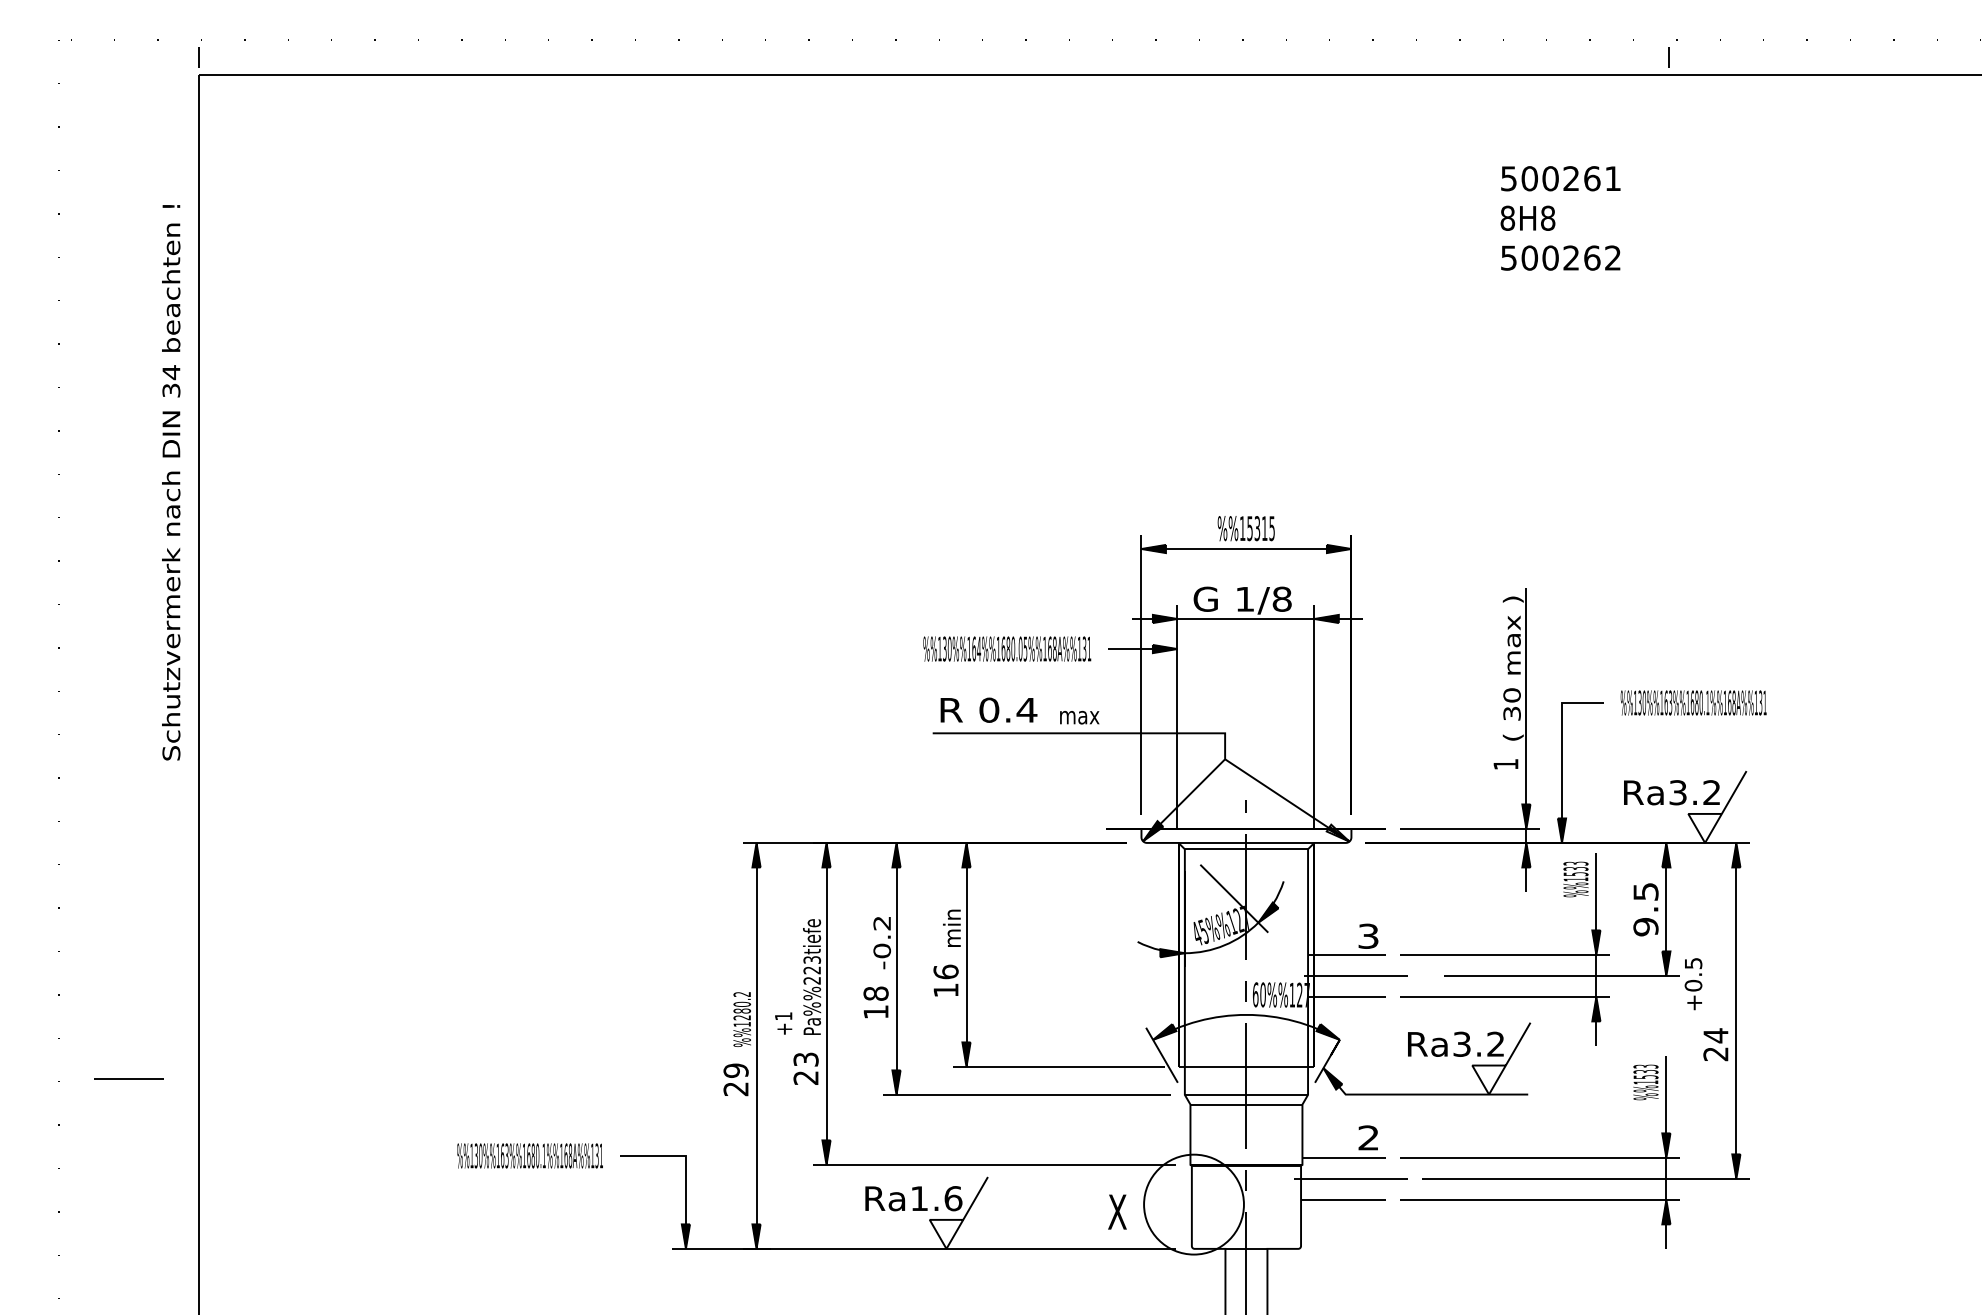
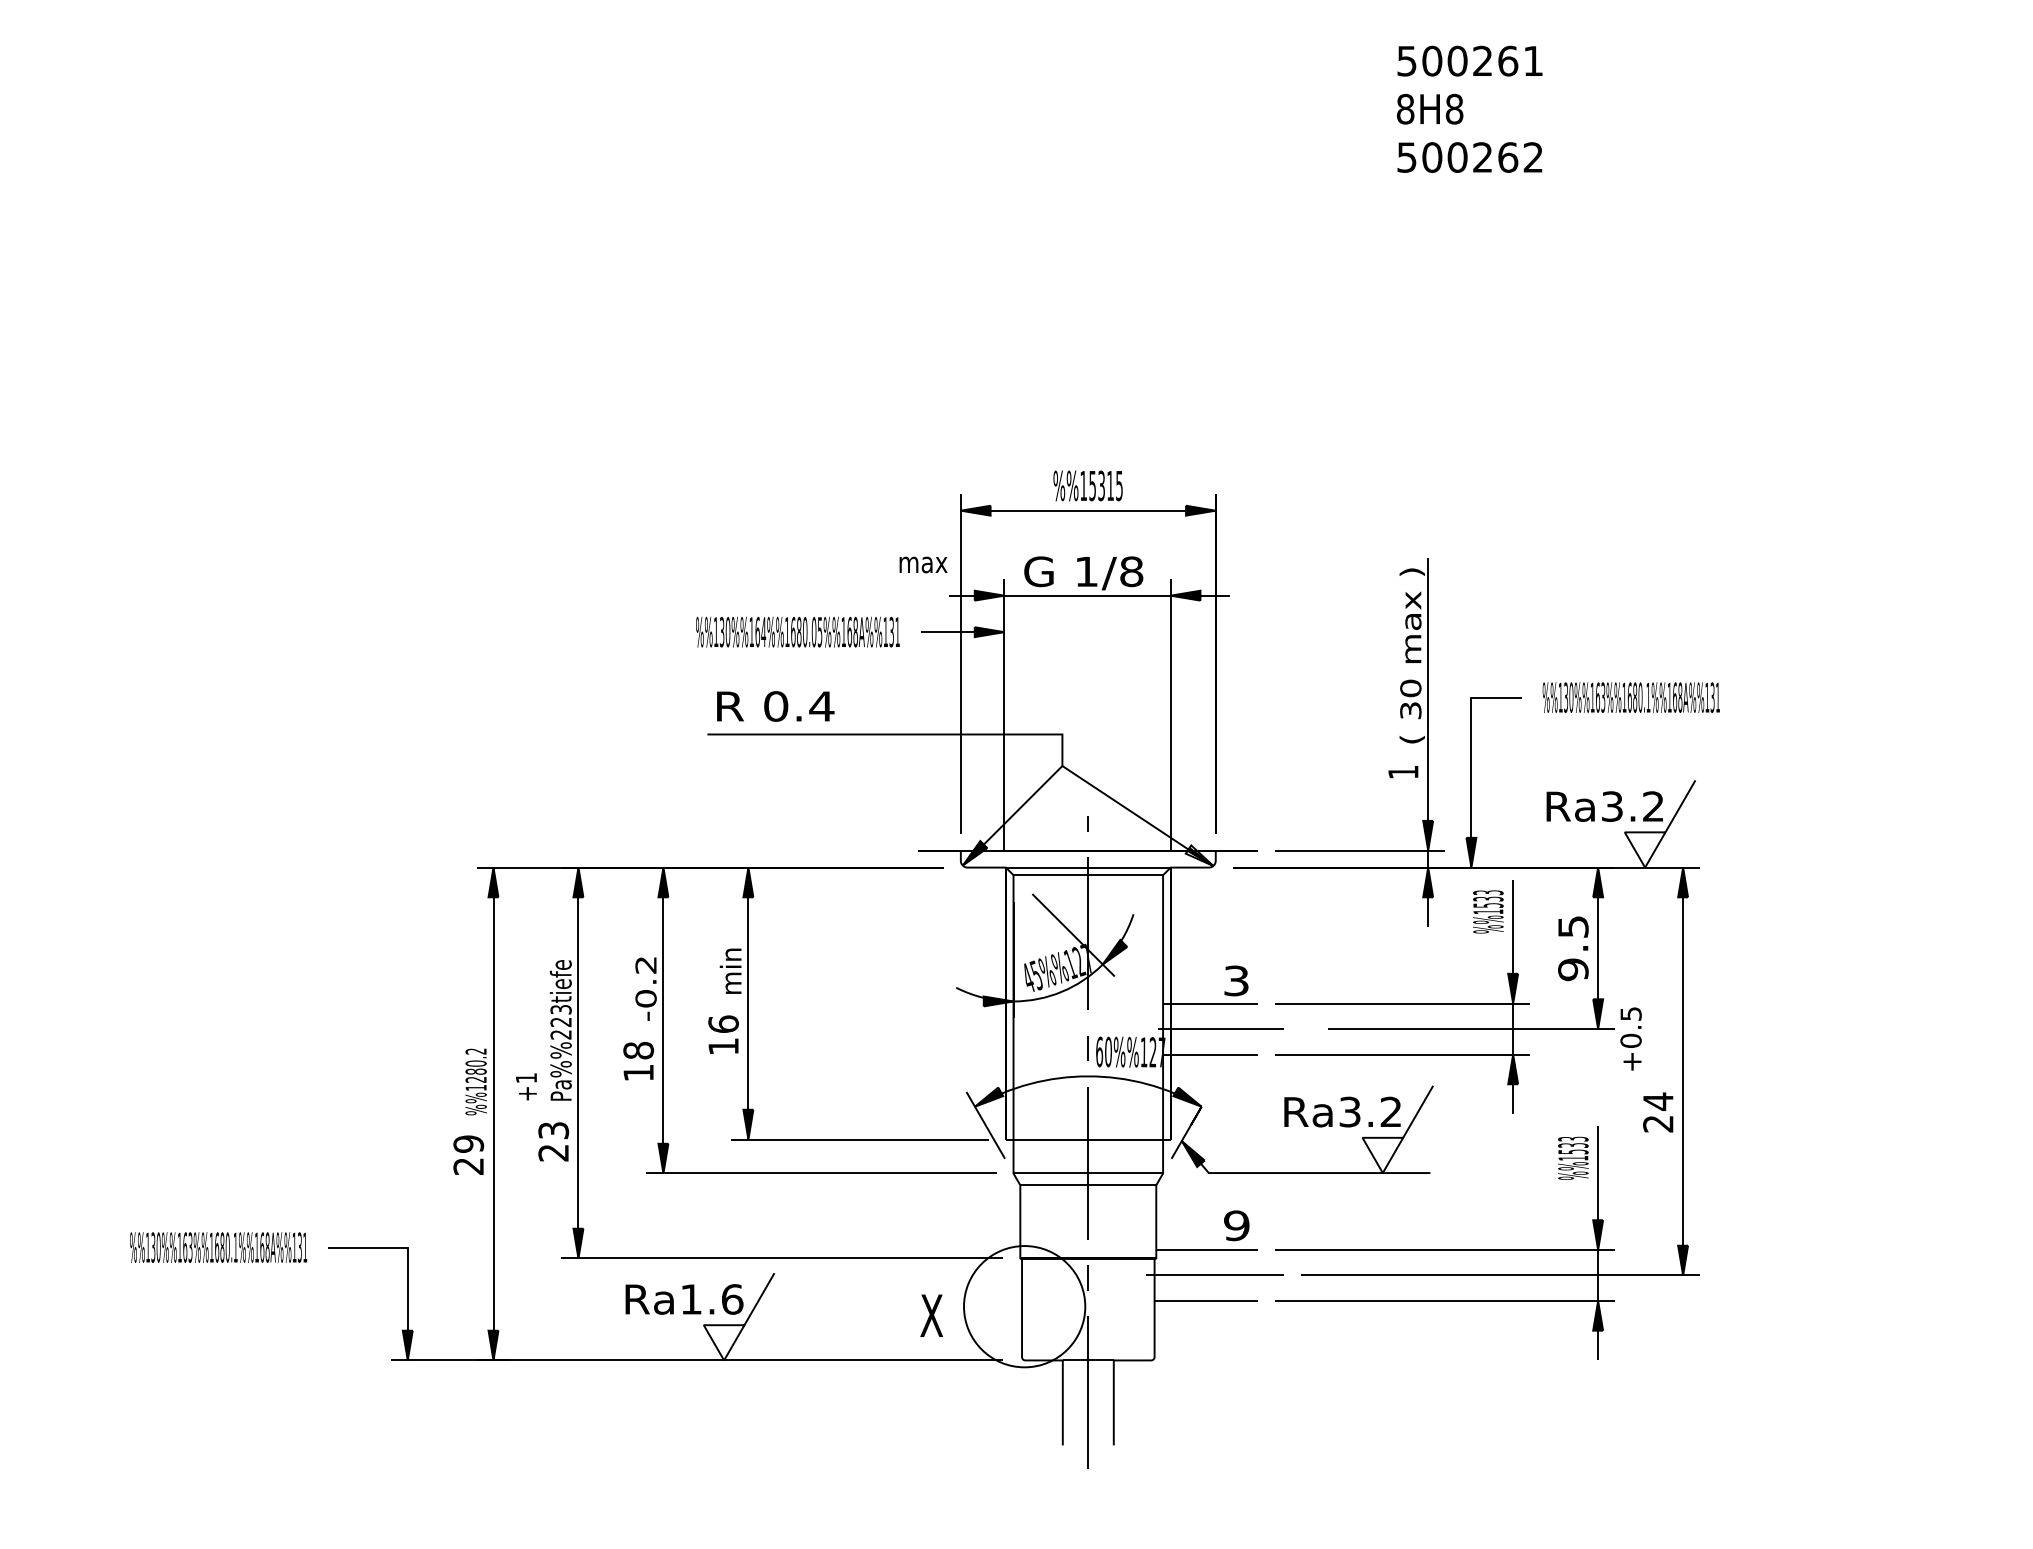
text: (1079, 717) -> (923, 564), moved
text: (1368, 1137) -> (1236, 1225), 2 -> 9

